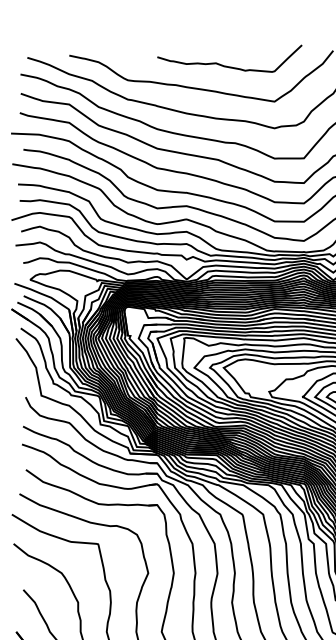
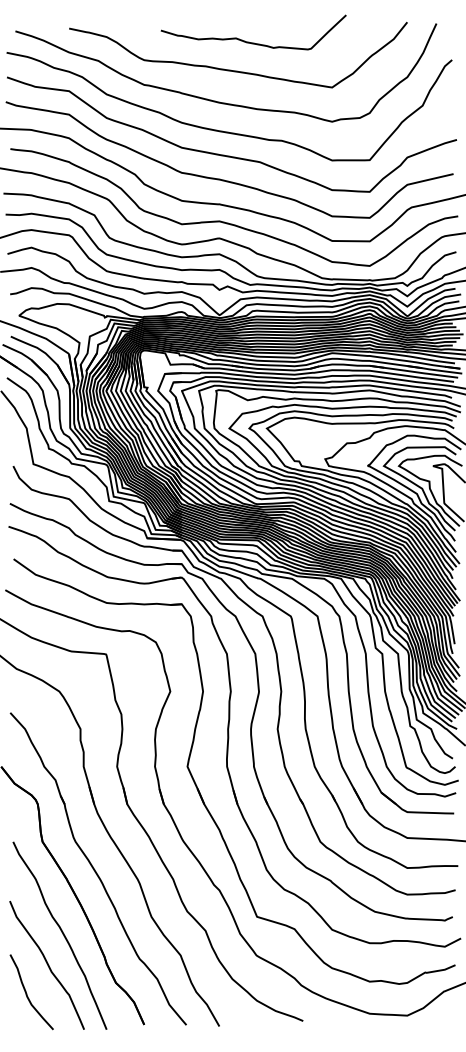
curve: (226, 65) -> (249, 41), moved

